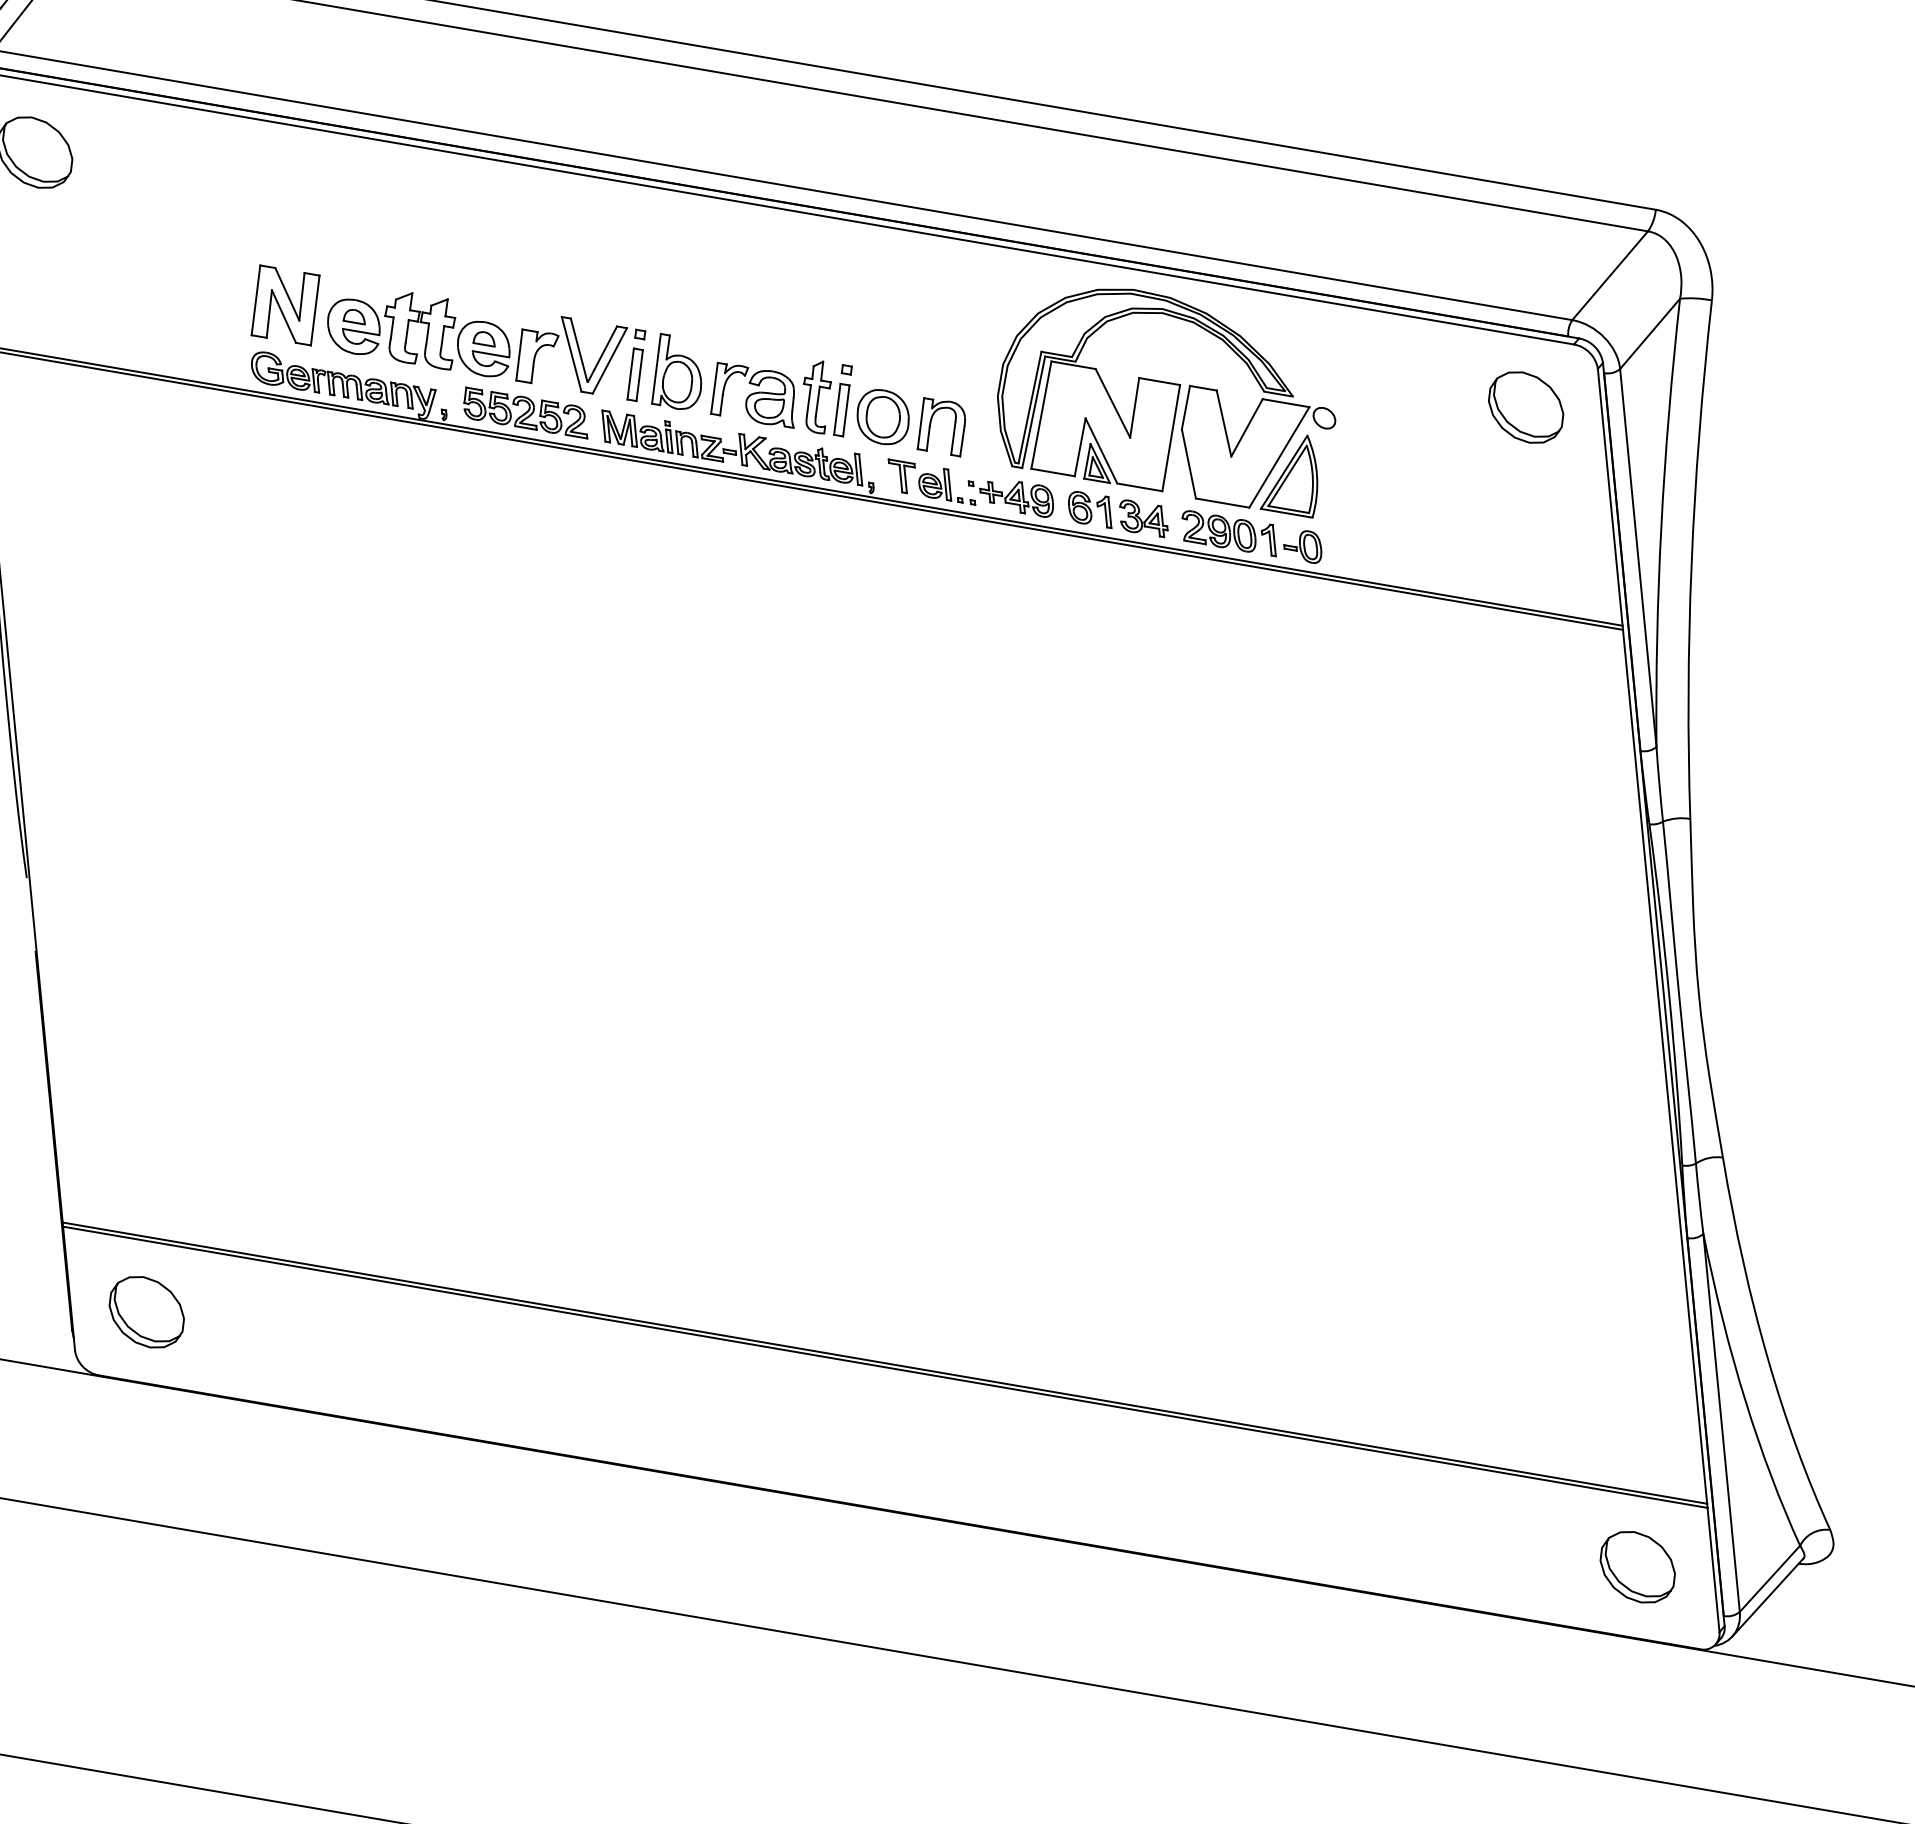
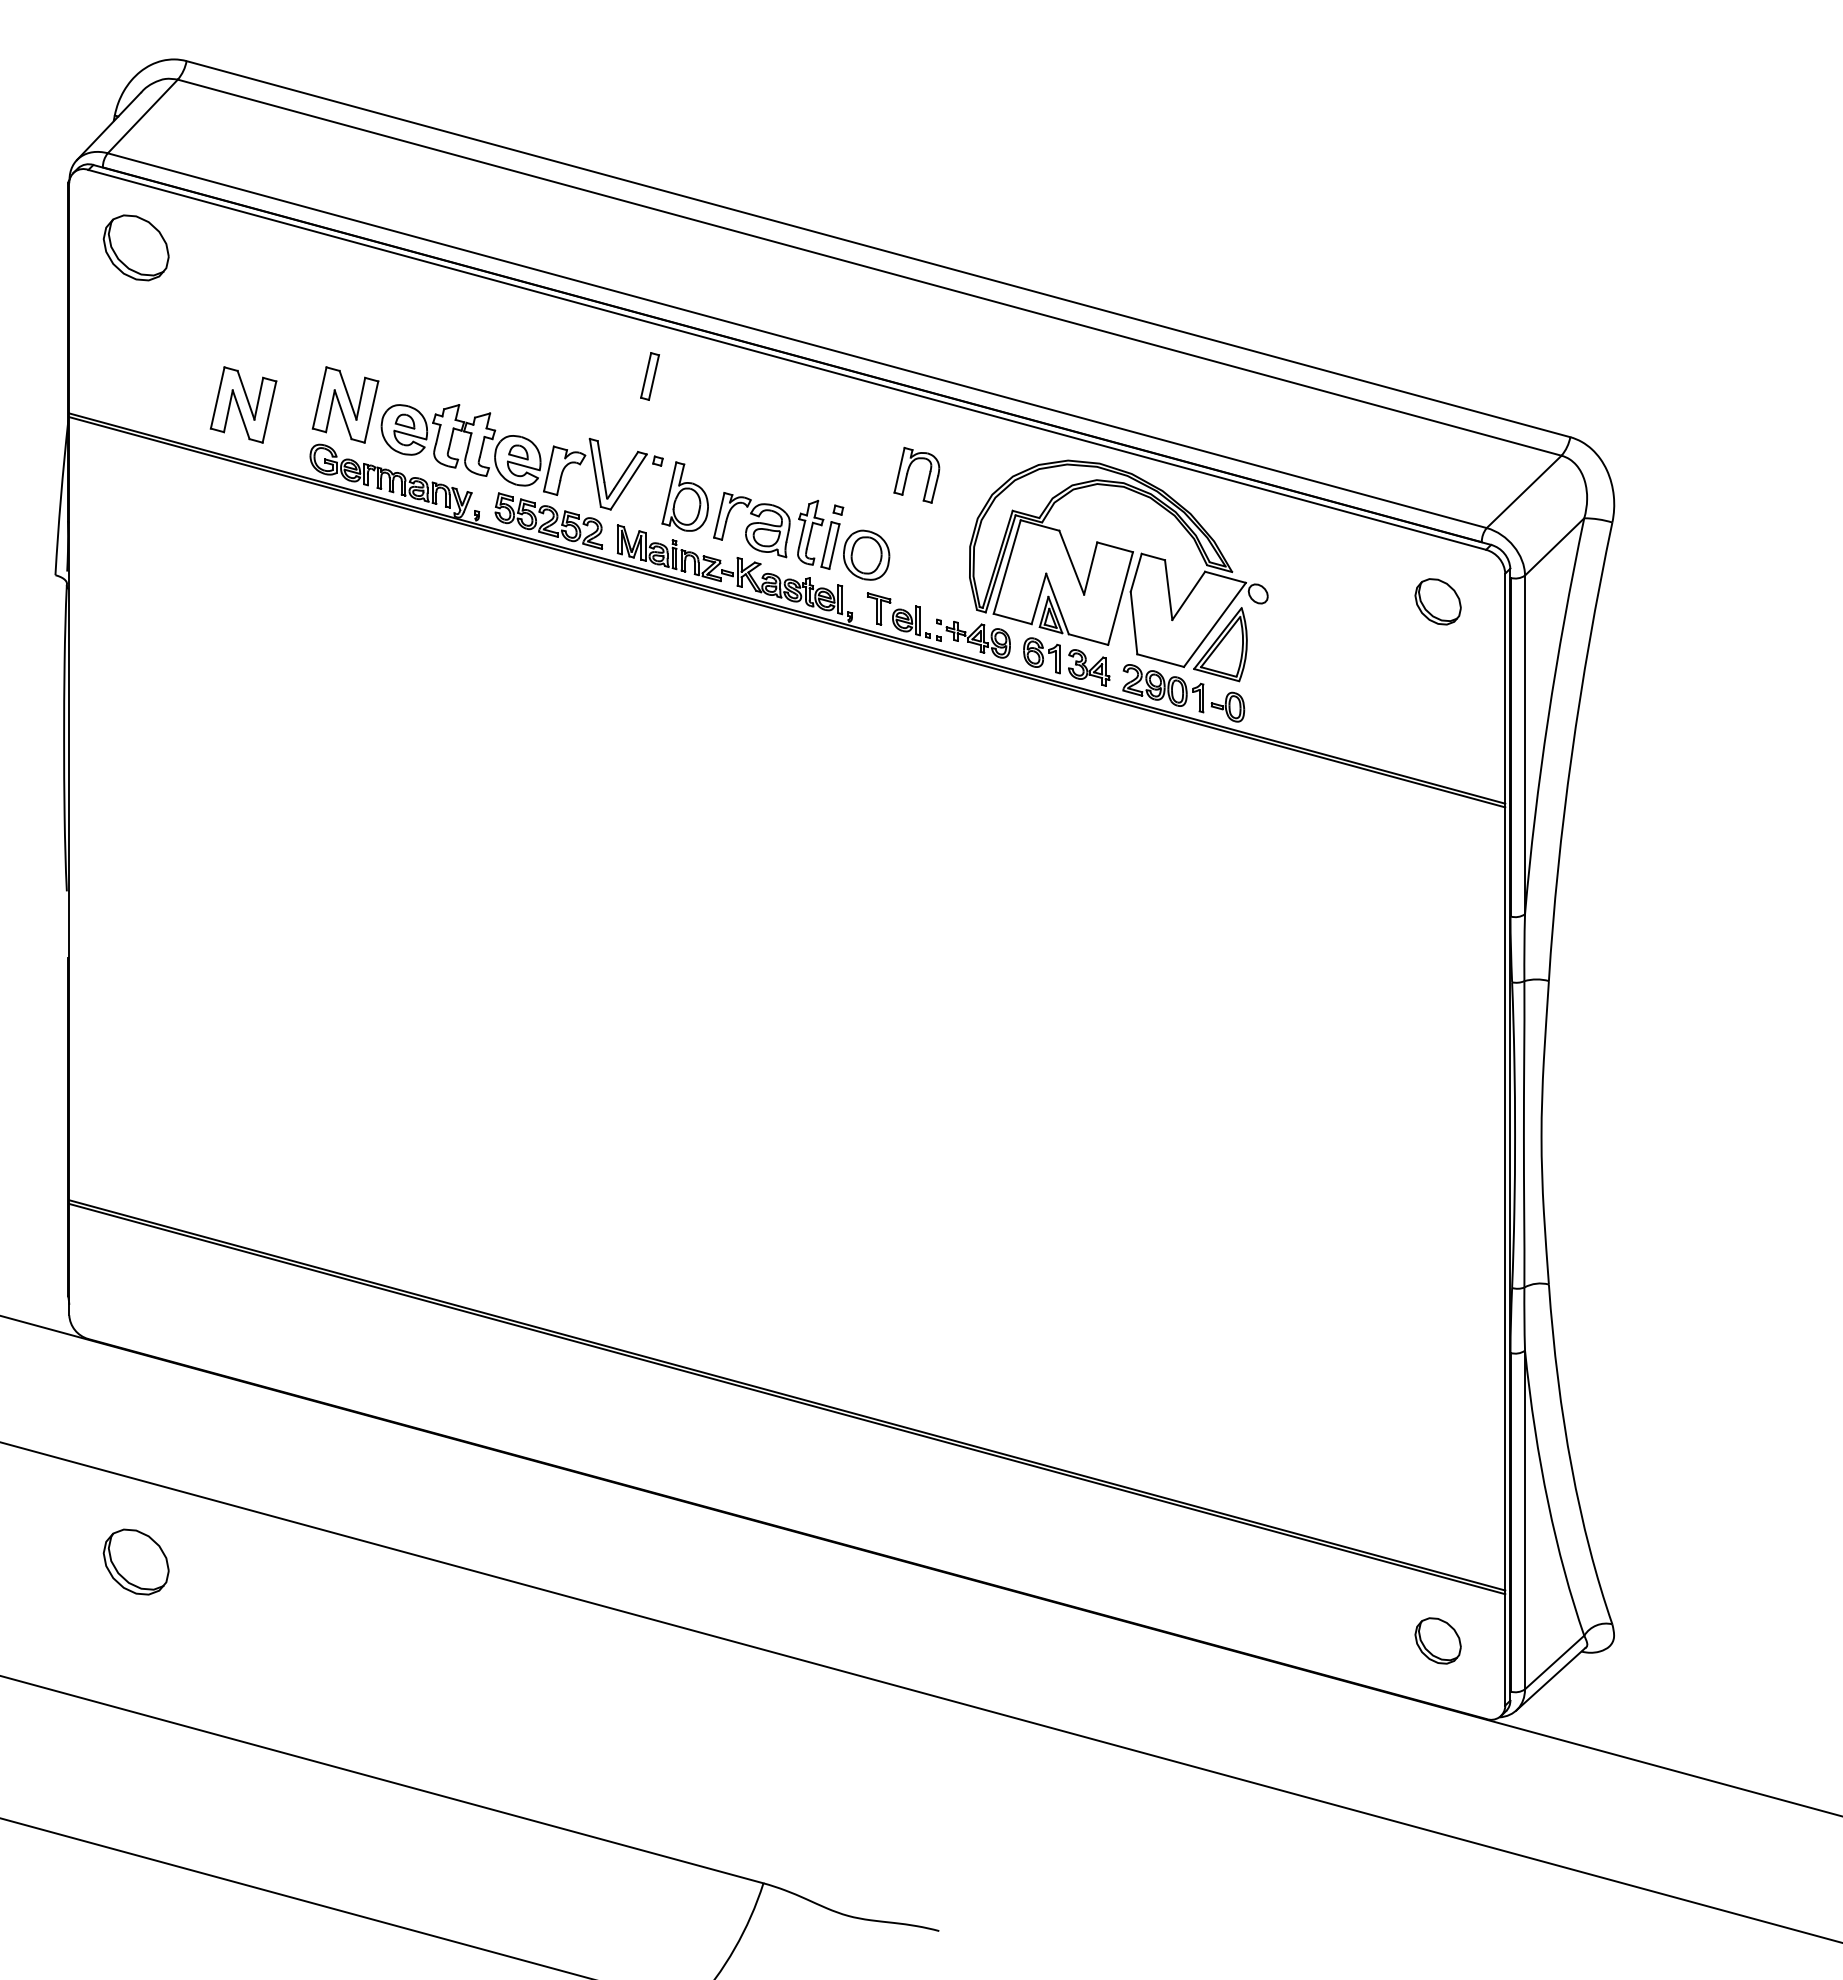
part: (171, 315) -> (243, 404), added
part: (635, 374) -> (650, 376), moved
part: (1525, 407) -> (1437, 601), size x0.7
part: (931, 426) -> (908, 473), moved
part: (145, 1311) -> (135, 1561), moved
part: (1636, 1566) -> (1437, 1640), size x0.7

